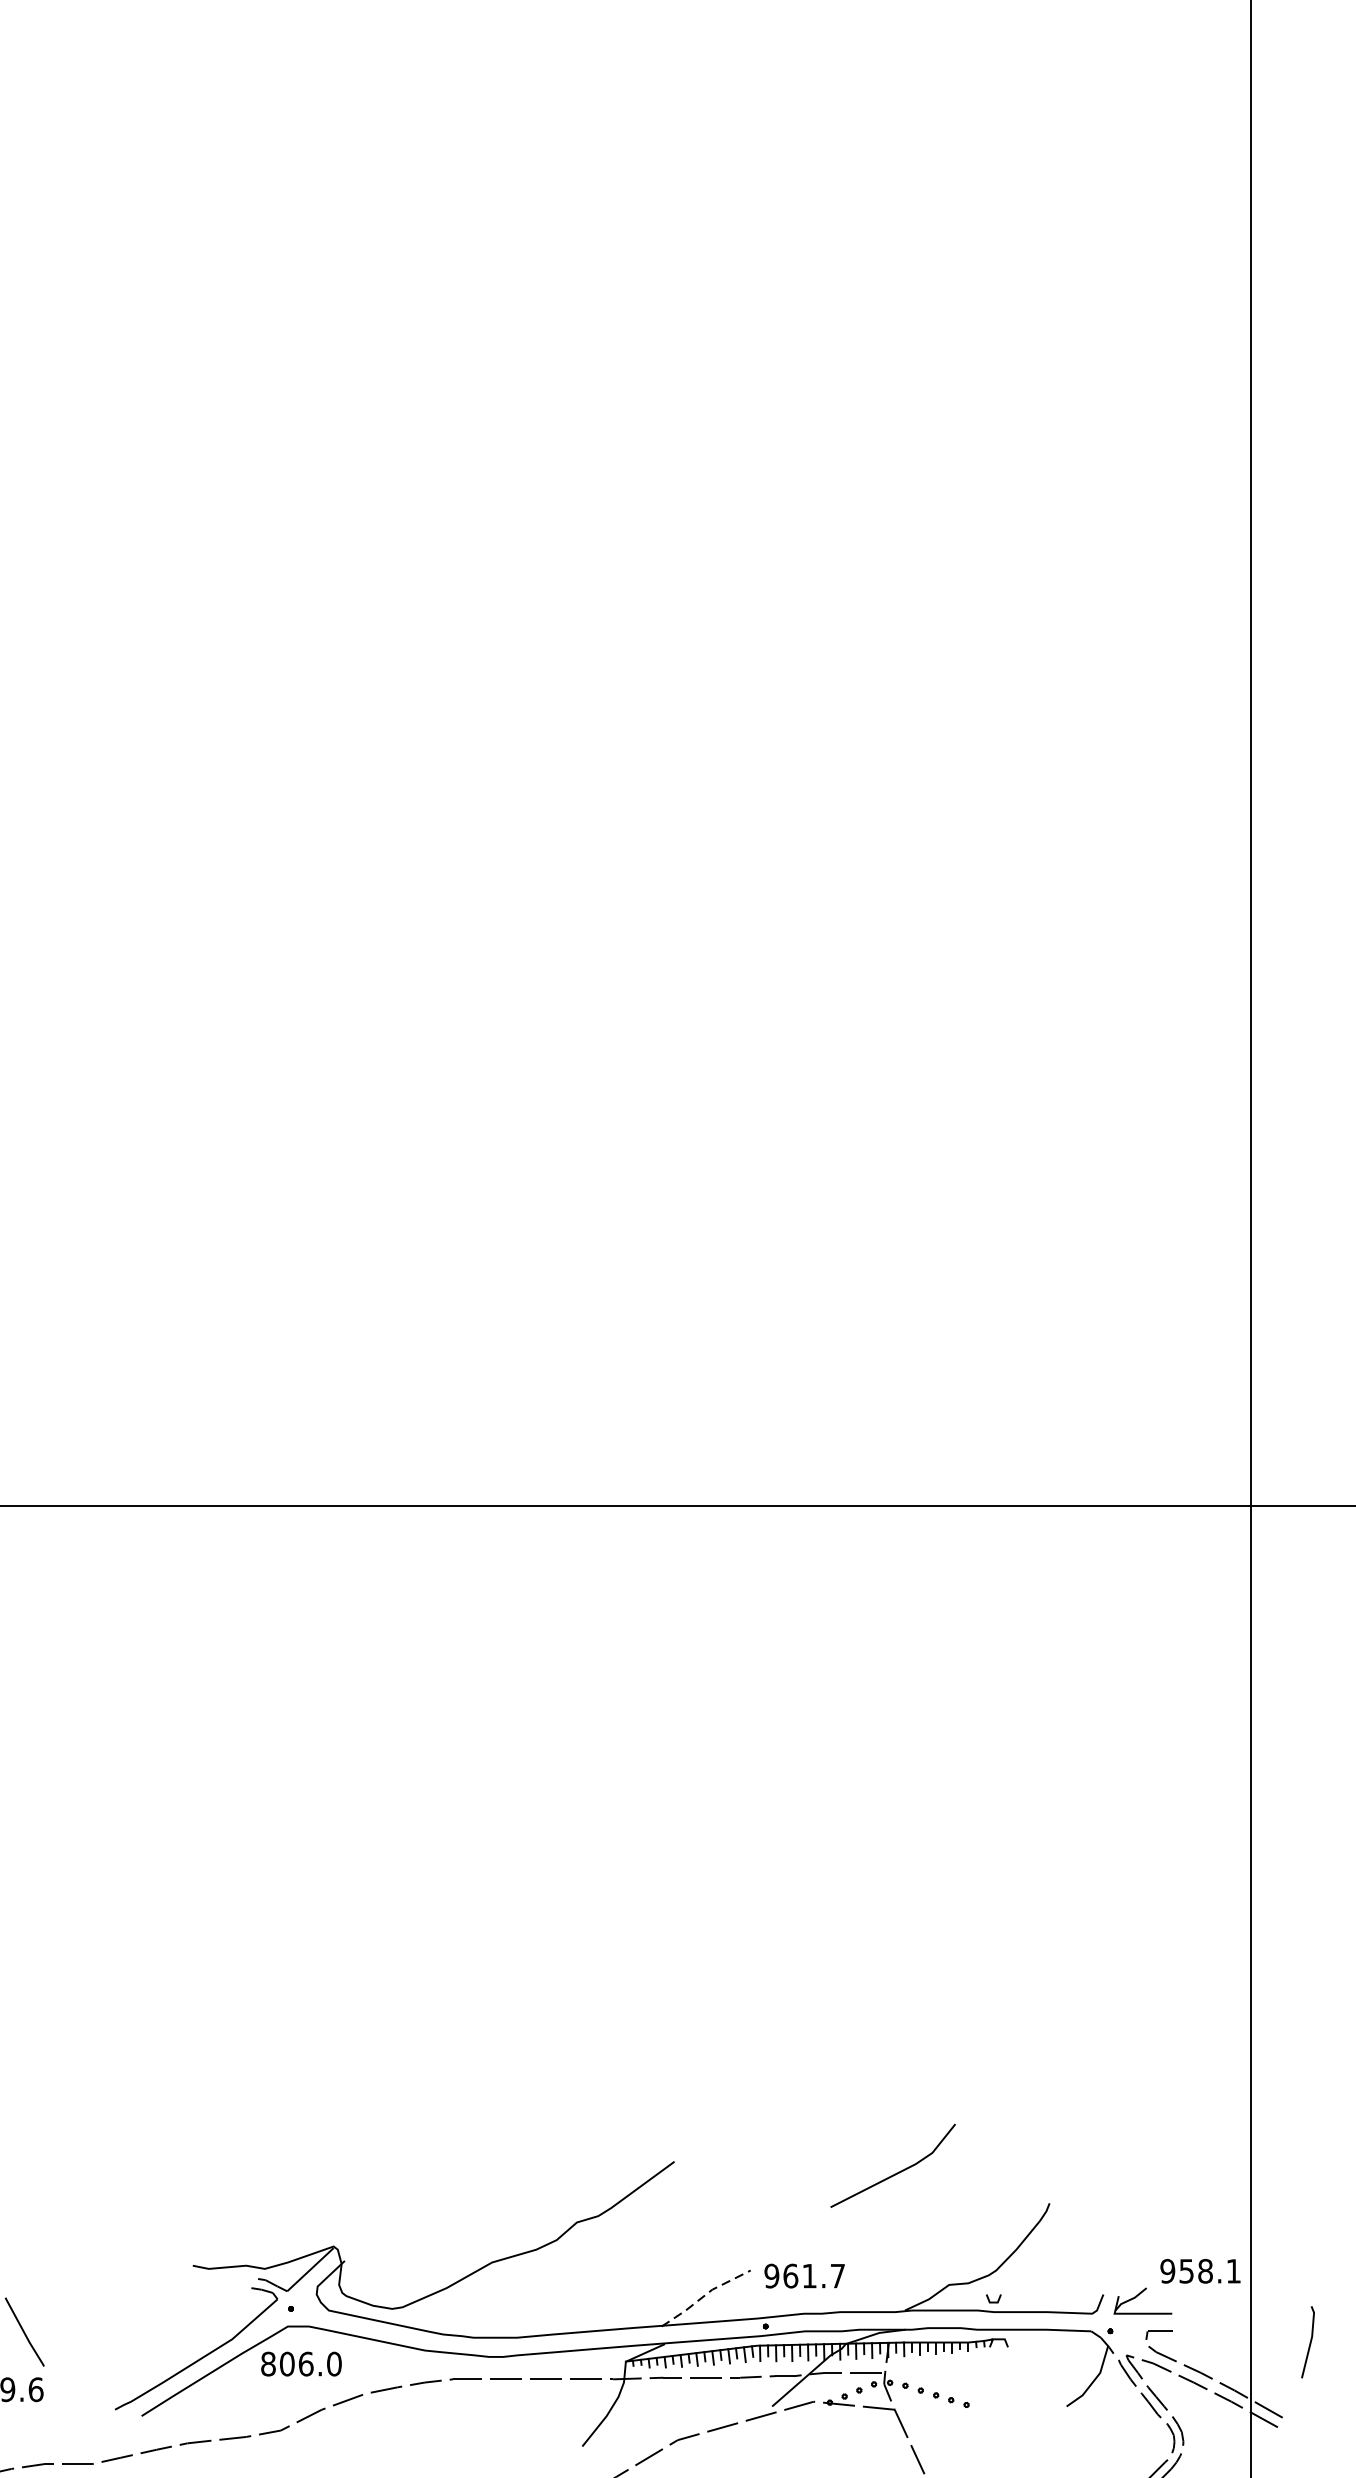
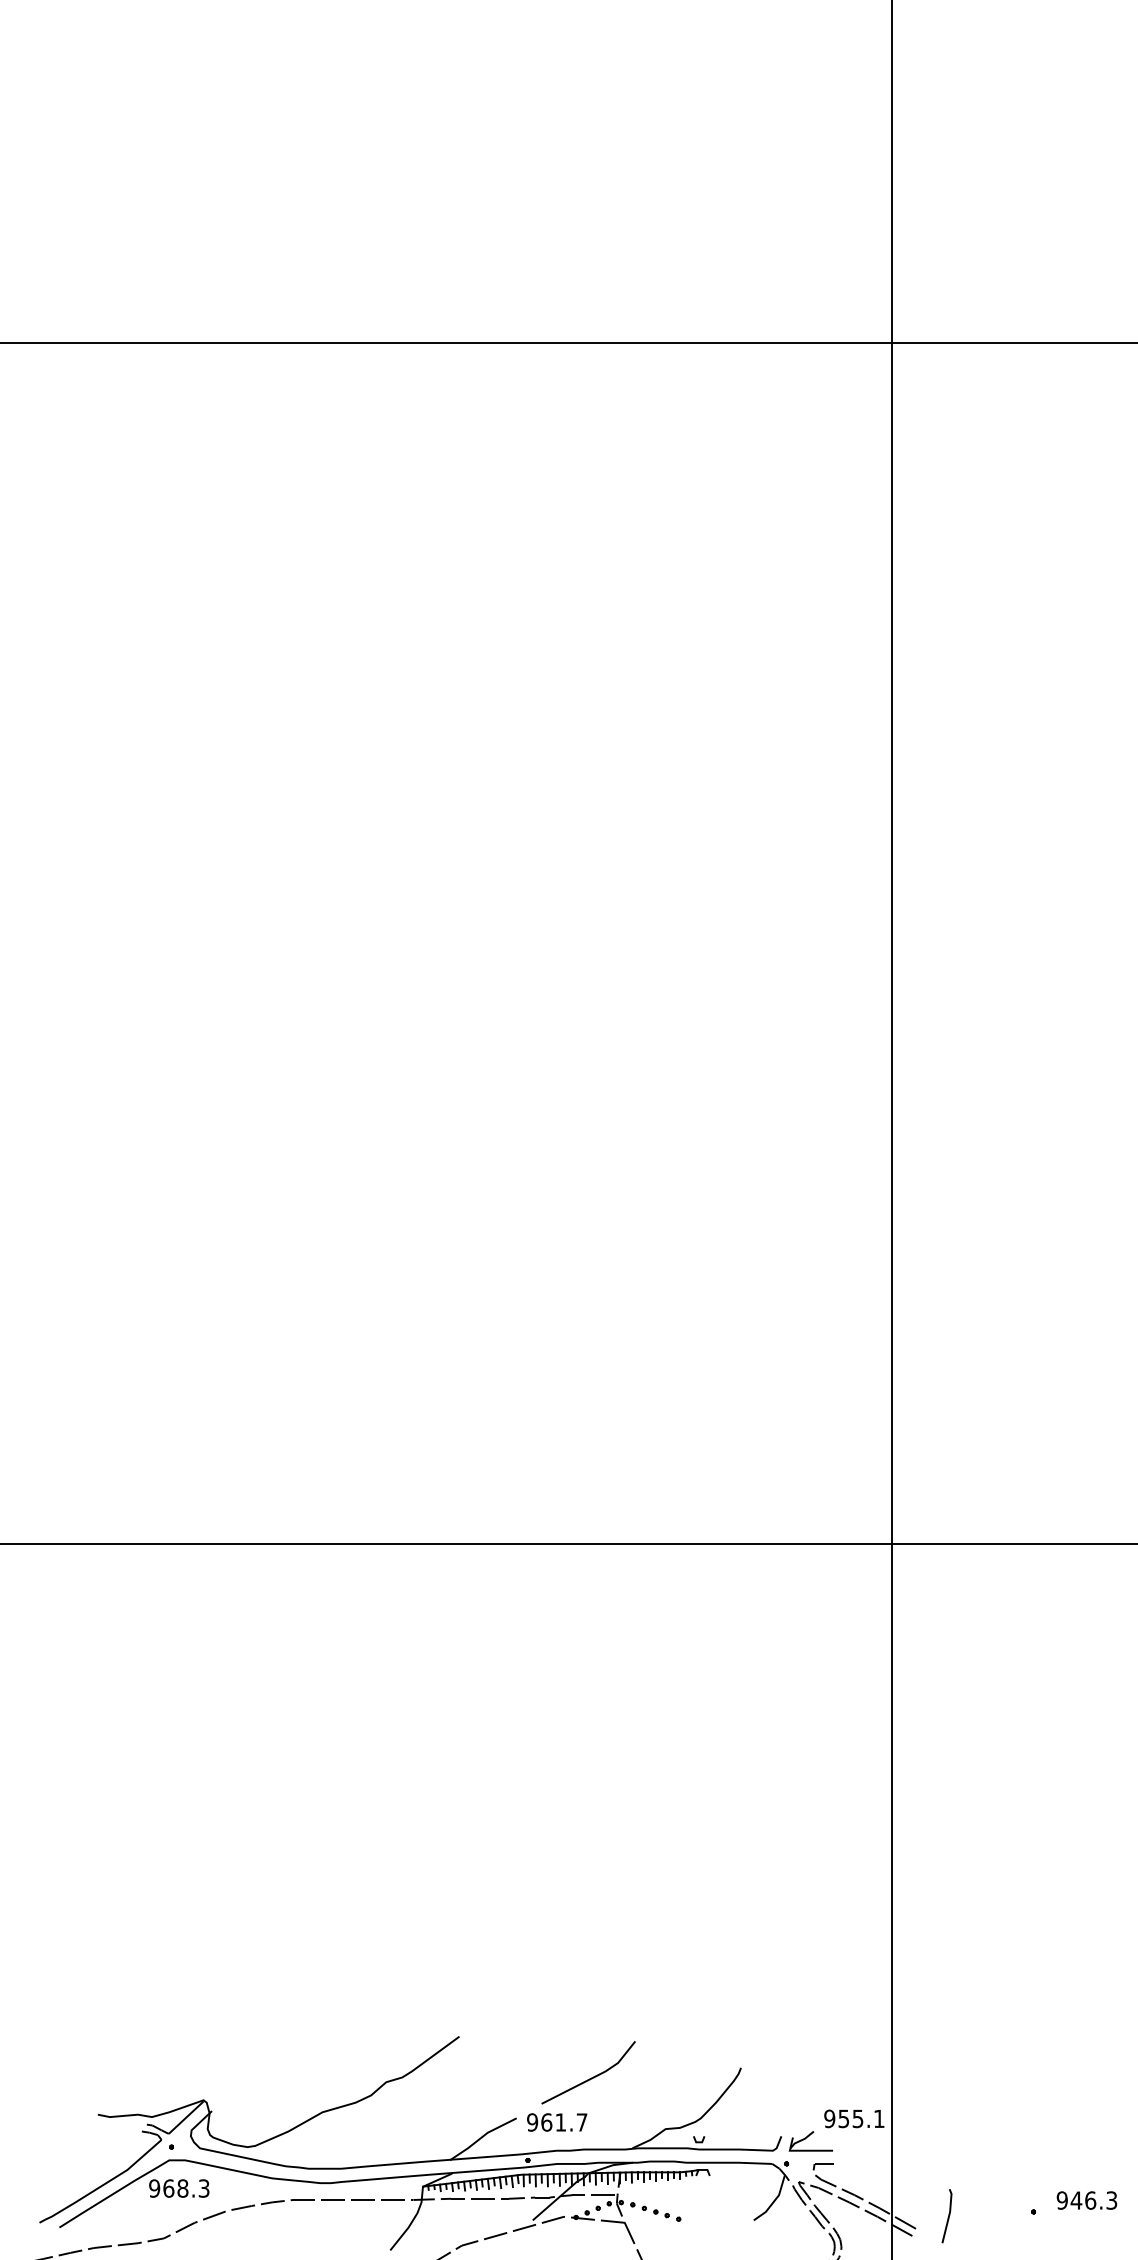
line: (897, 2172) -> (591, 2077), moved
text: (1204, 2270) -> (857, 2118), 958.1 -> 955.1
line: (705, 2294) -> (482, 2136), dashed -> solid
line: (1308, 2344) -> (947, 2217), moved
text: (301, 2364) -> (179, 2188), 806.0 -> 968.3

